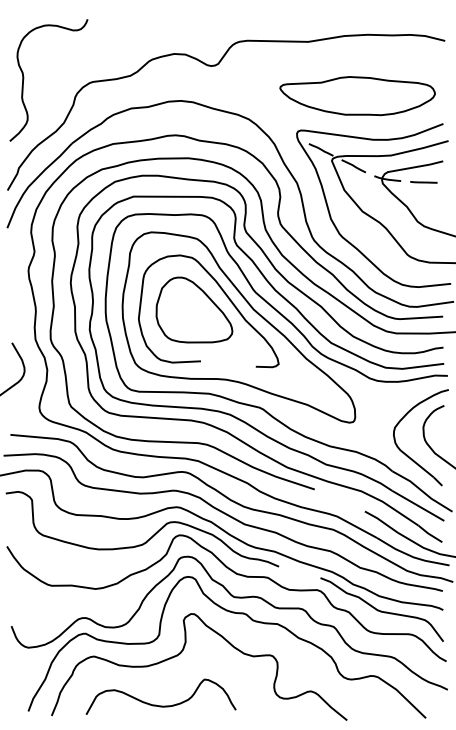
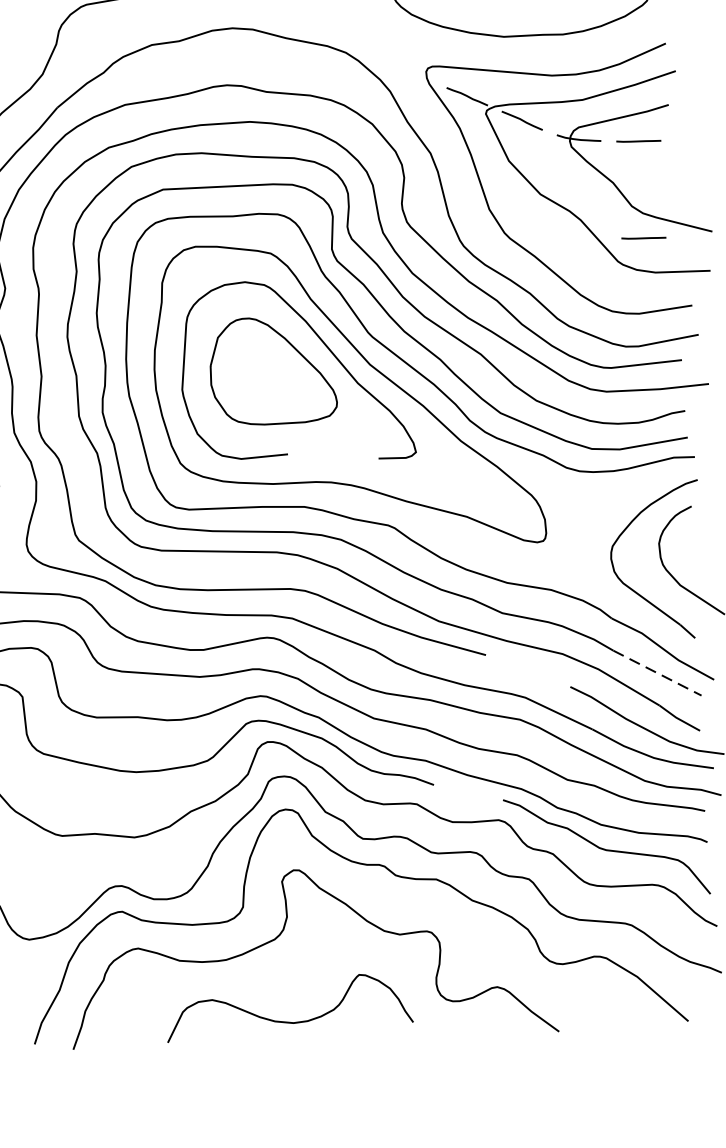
line: (423, 241) -> (643, 238), added
line: (418, 506) -> (657, 674), solid -> dashed
curve: (156, 704) -> (282, 1019), moved

